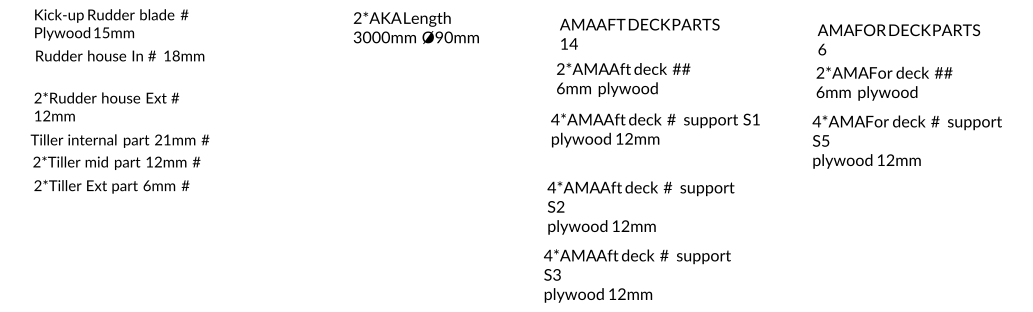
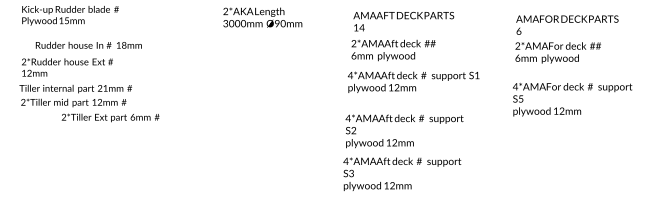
text: (119, 54) -> (88, 44), moved
text: (907, 141) -> (572, 99), moved
text: (111, 186) -> (110, 117), moved

